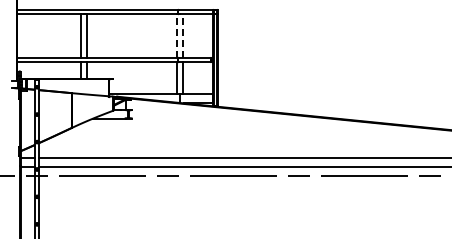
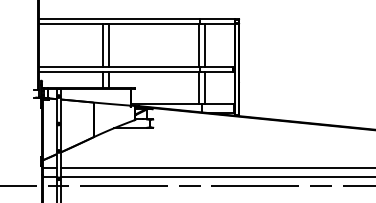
line: (177, 36) -> (199, 45), dashed -> solid
line: (183, 36) -> (205, 45), dashed -> solid

